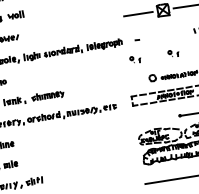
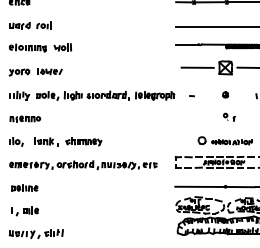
part: (166, 33) -> (225, 94), added
part: (135, 58) -> (186, 116), removed
line: (156, 119) -> (199, 186), added

